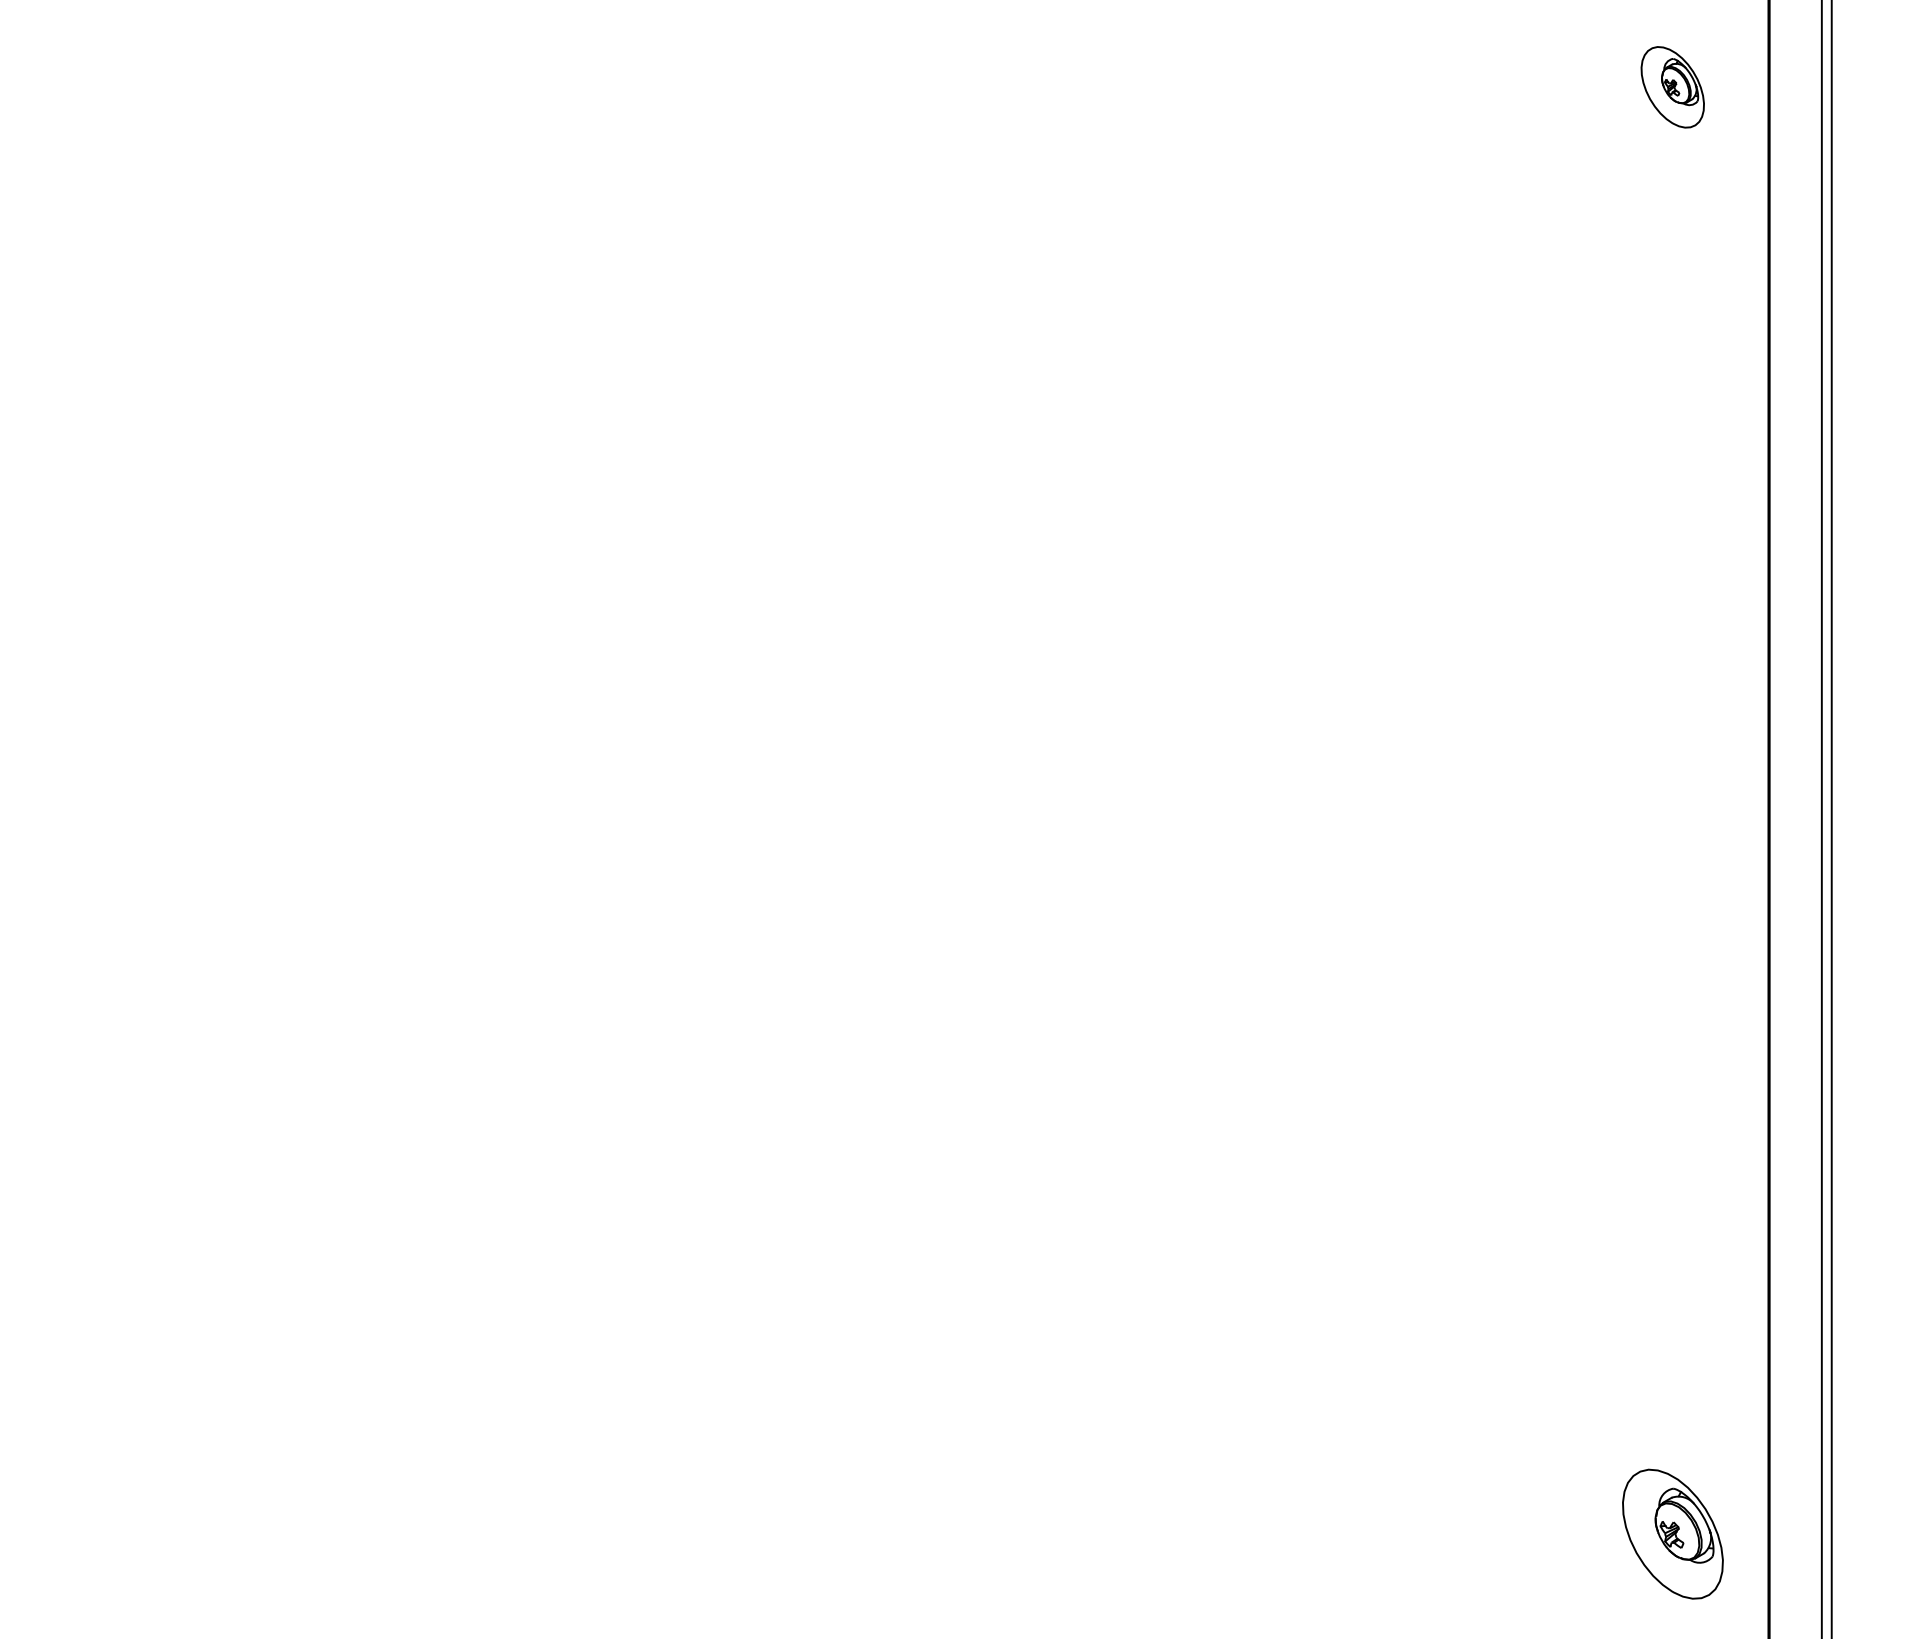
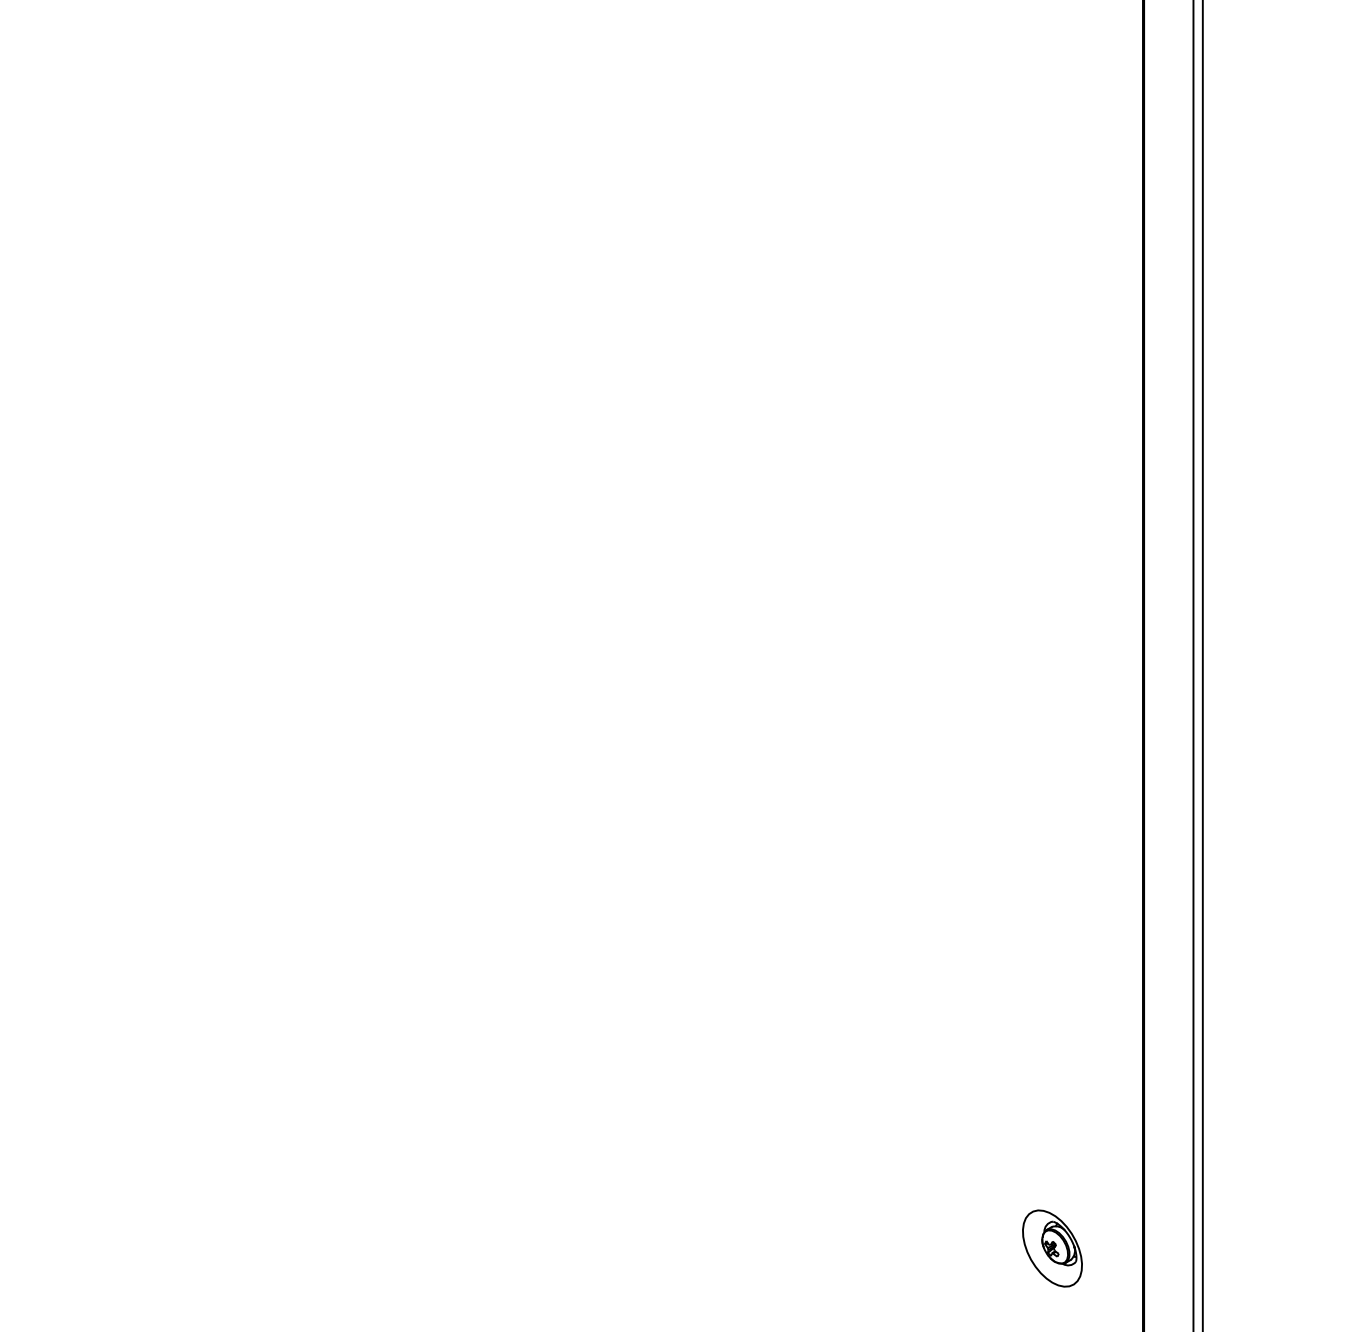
part: (1672, 1533) -> (1052, 1247), size x0.62

